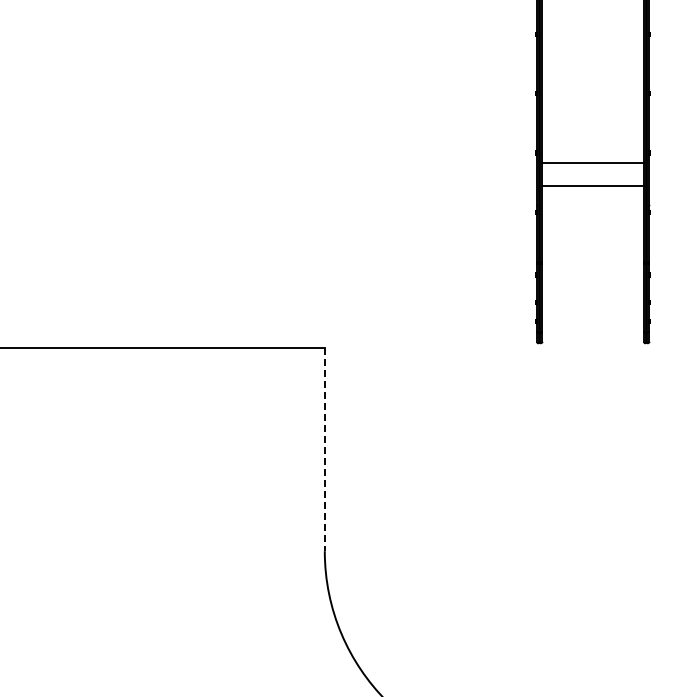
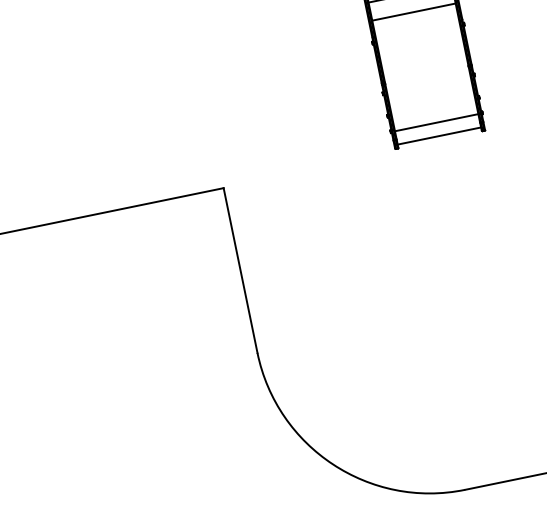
line: (592, 322) -> (436, 123), added
line: (592, 338) -> (439, 136), added
line: (324, 449) -> (240, 270), dashed -> solid

